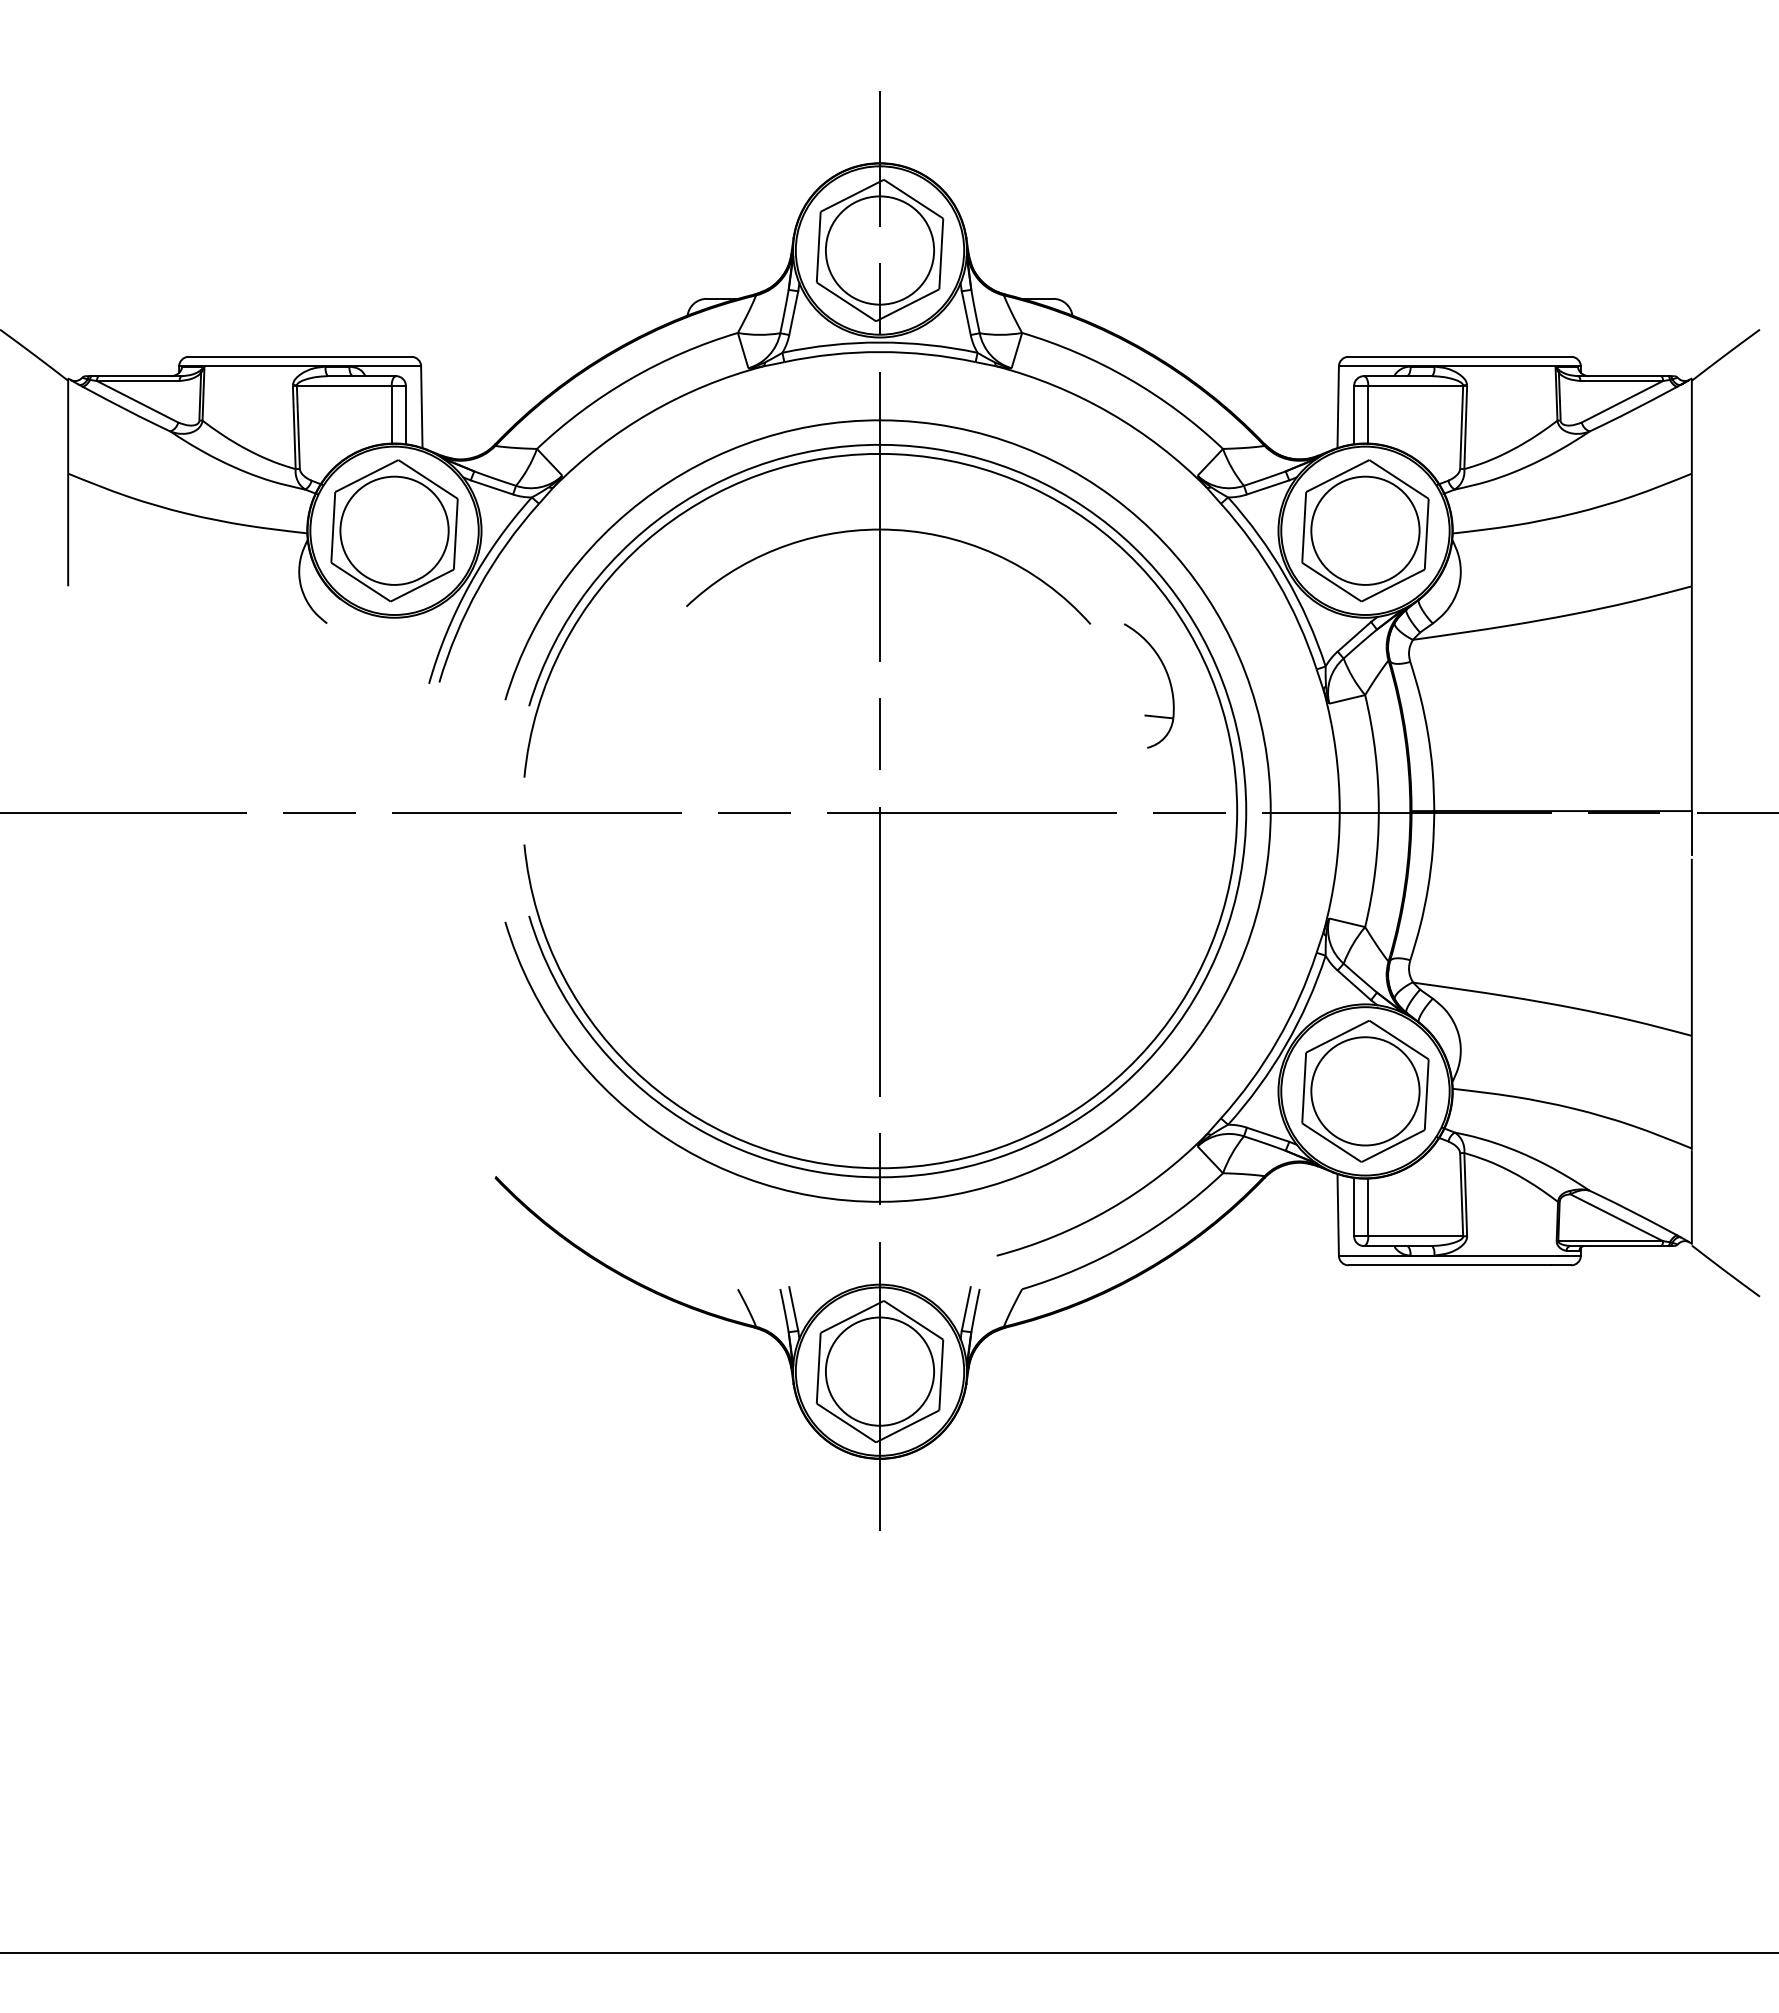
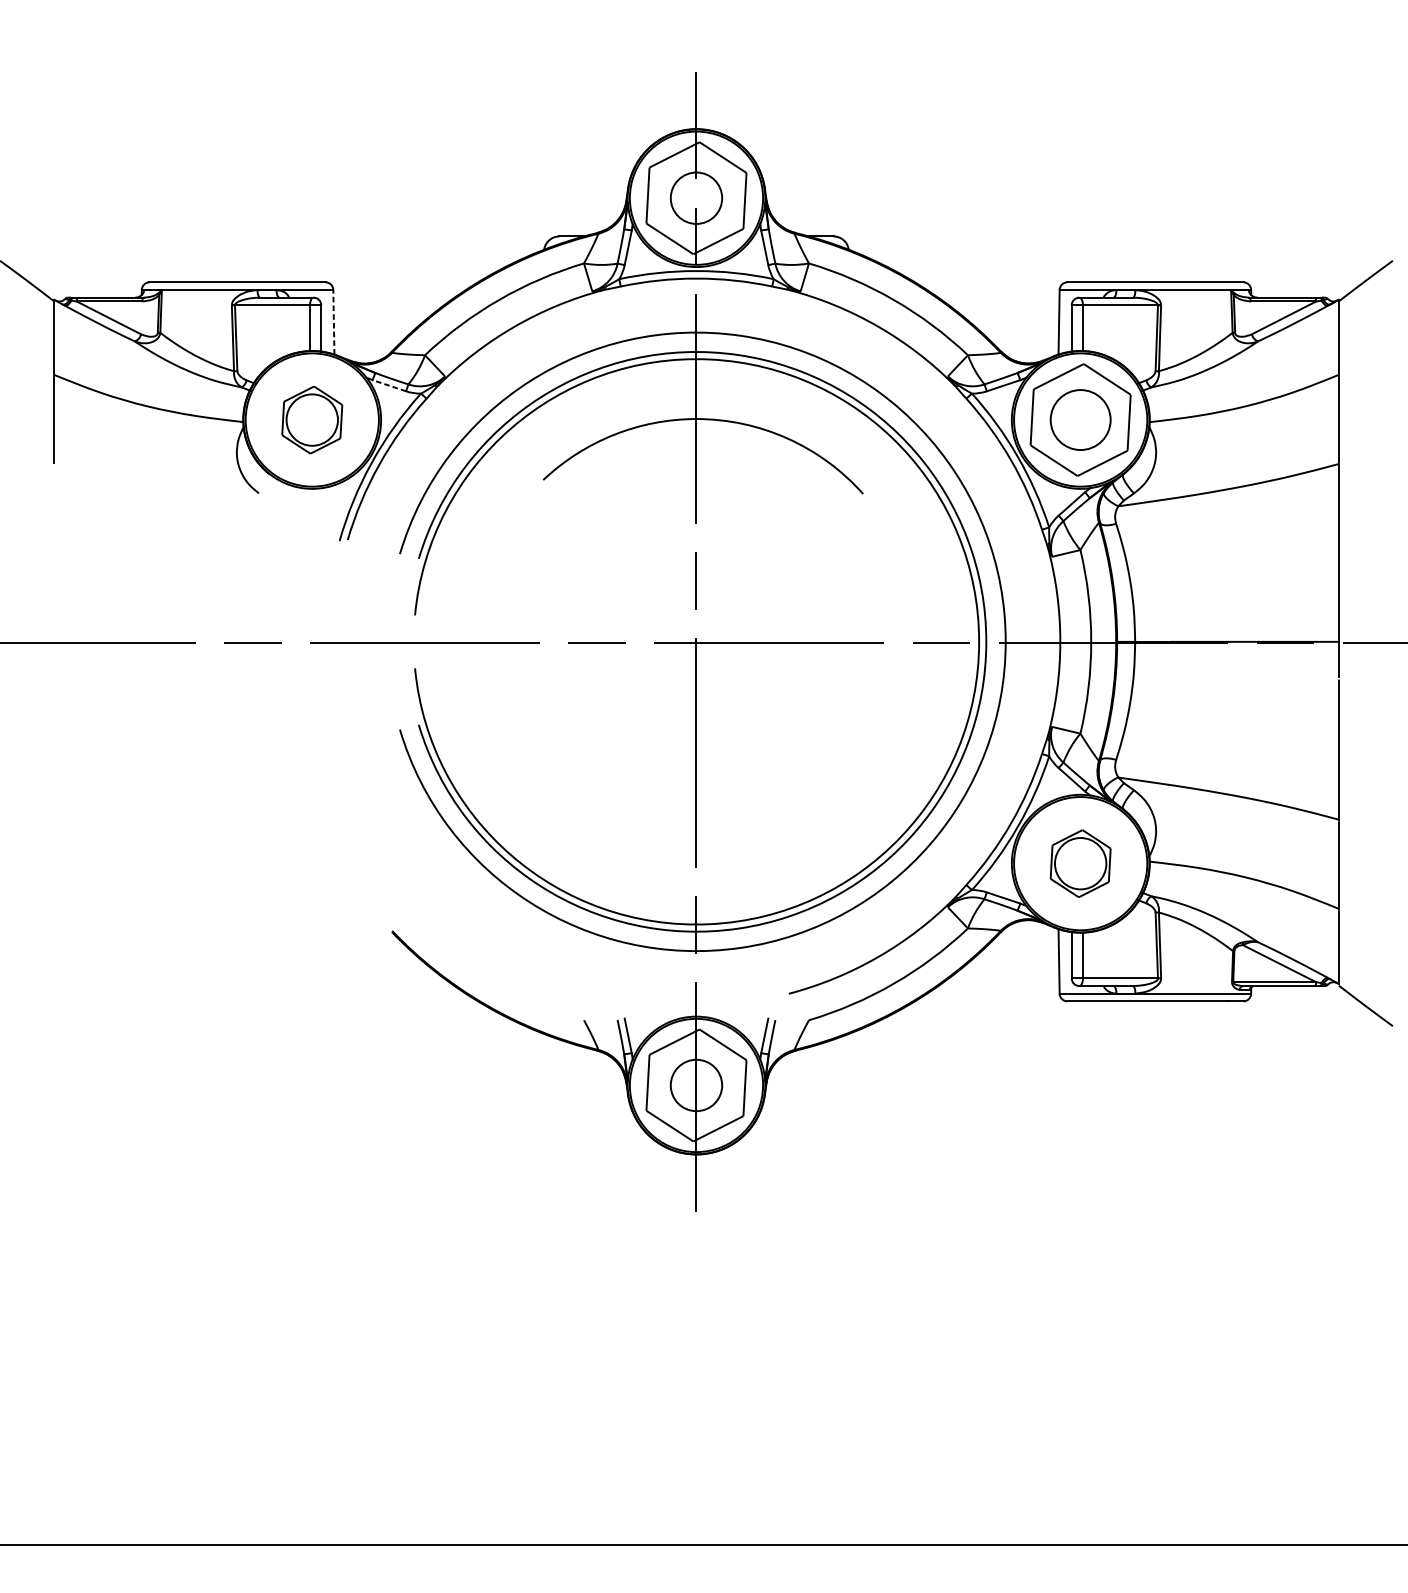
circle: (879, 250) -> (696, 198), size x0.6
line: (421, 407) -> (333, 322), solid -> dashed
line: (491, 487) -> (389, 385), solid -> dashed
part: (394, 530) -> (312, 419), size x0.6
circle: (1365, 530) -> (1080, 419), size x0.7
part: (1168, 680) -> (924, 538), removed
part: (1365, 1091) -> (1080, 863), size x0.6
circle: (879, 1371) -> (696, 1085), size x0.6

